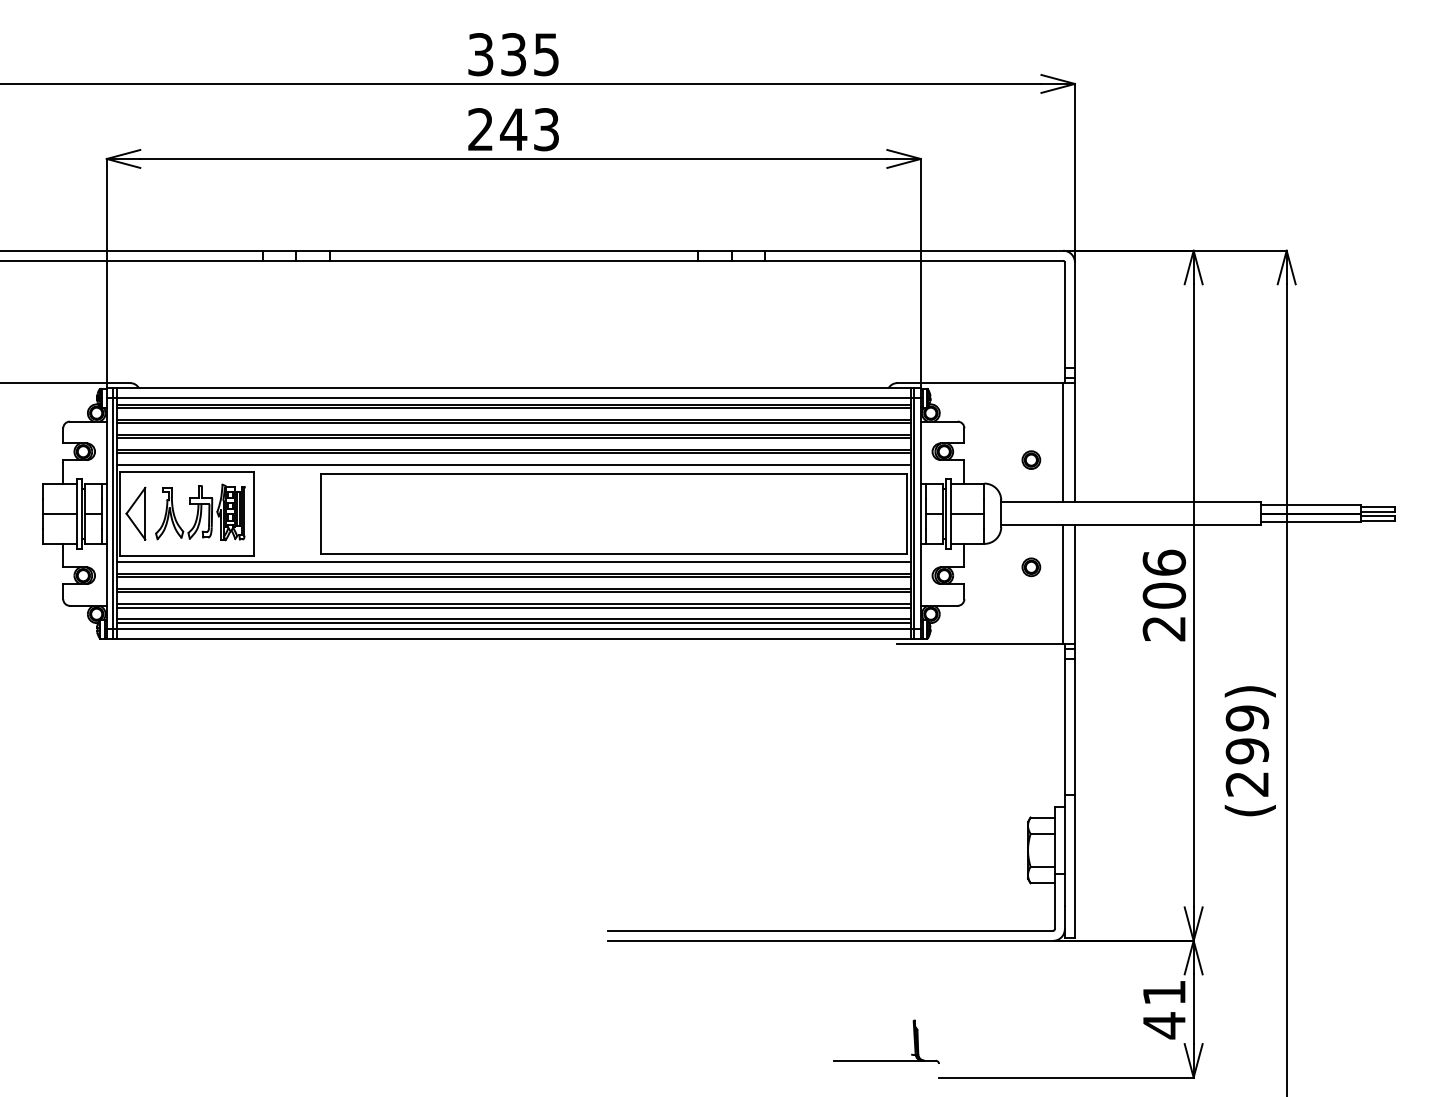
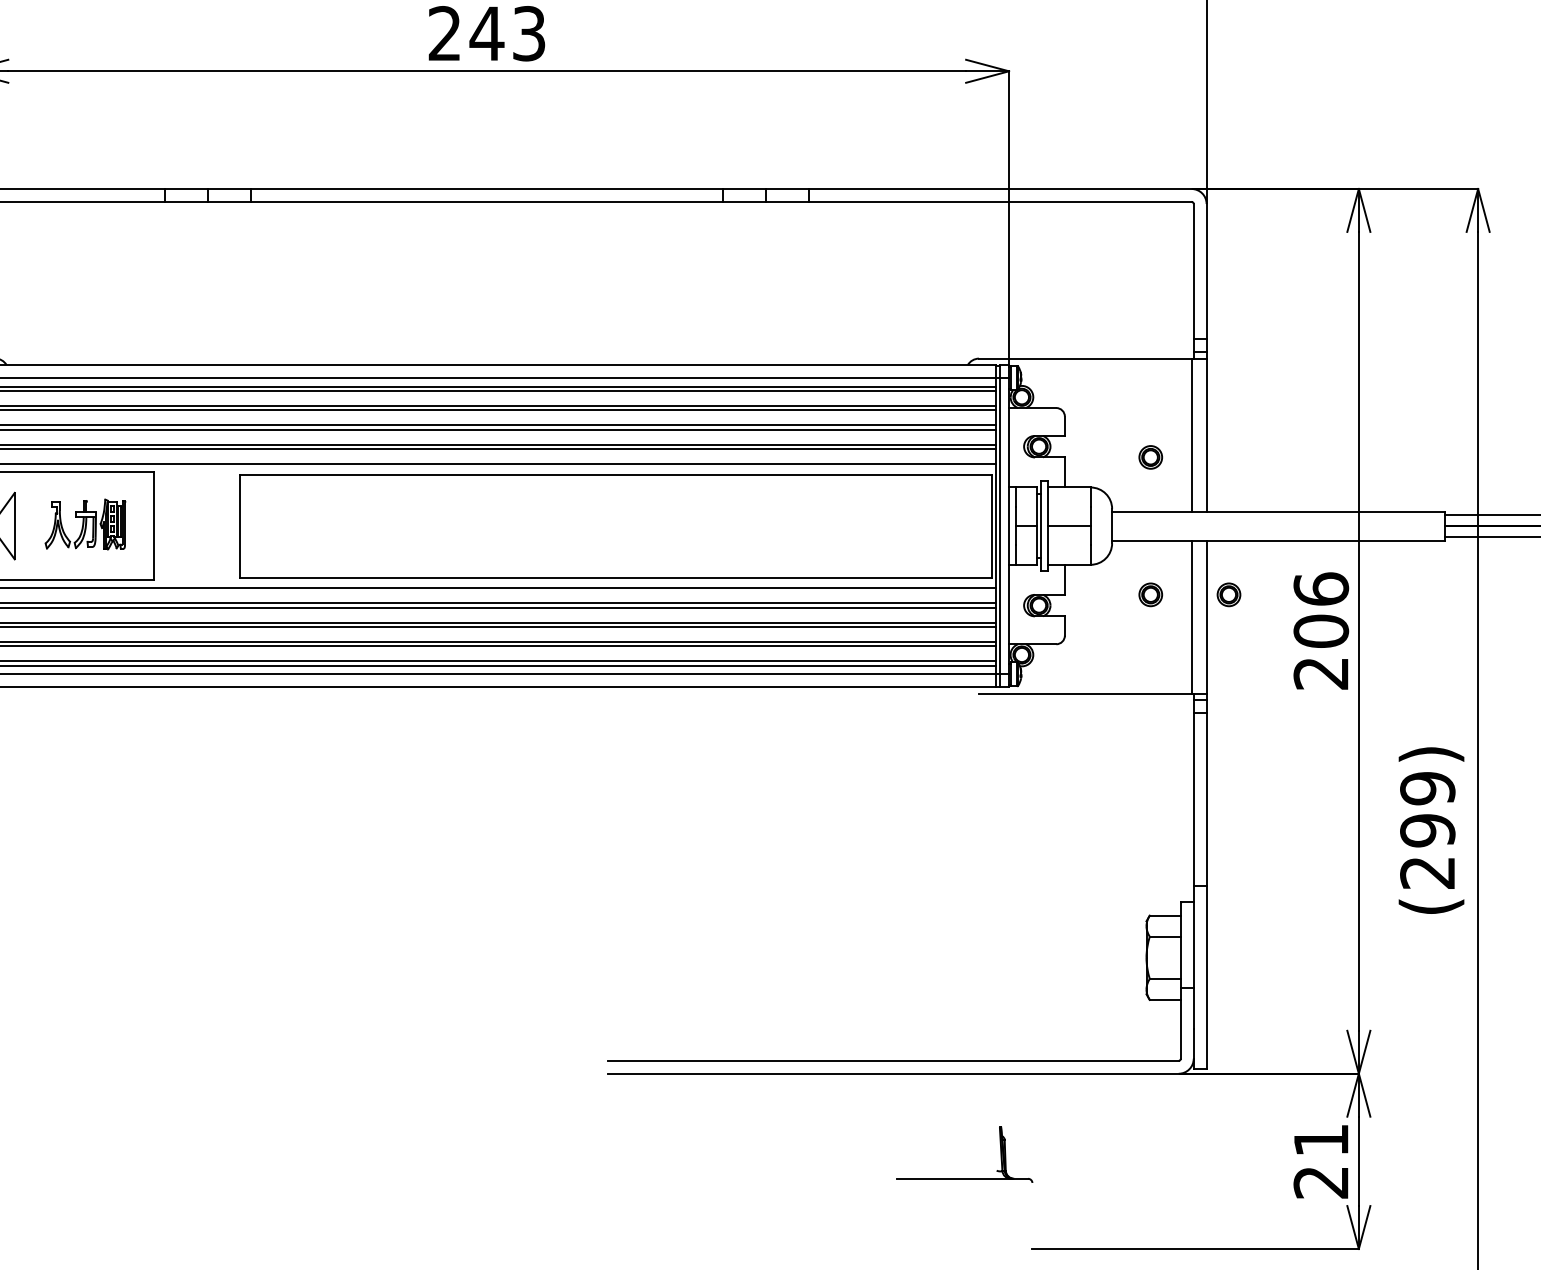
part: (200, 512) -> (85, 524), size x0.7
part: (1092, 567) -> (1229, 595), added
text: (1163, 1025) -> (1320, 1182), 41 -> 21
part: (886, 1060) -> (965, 1178), moved

